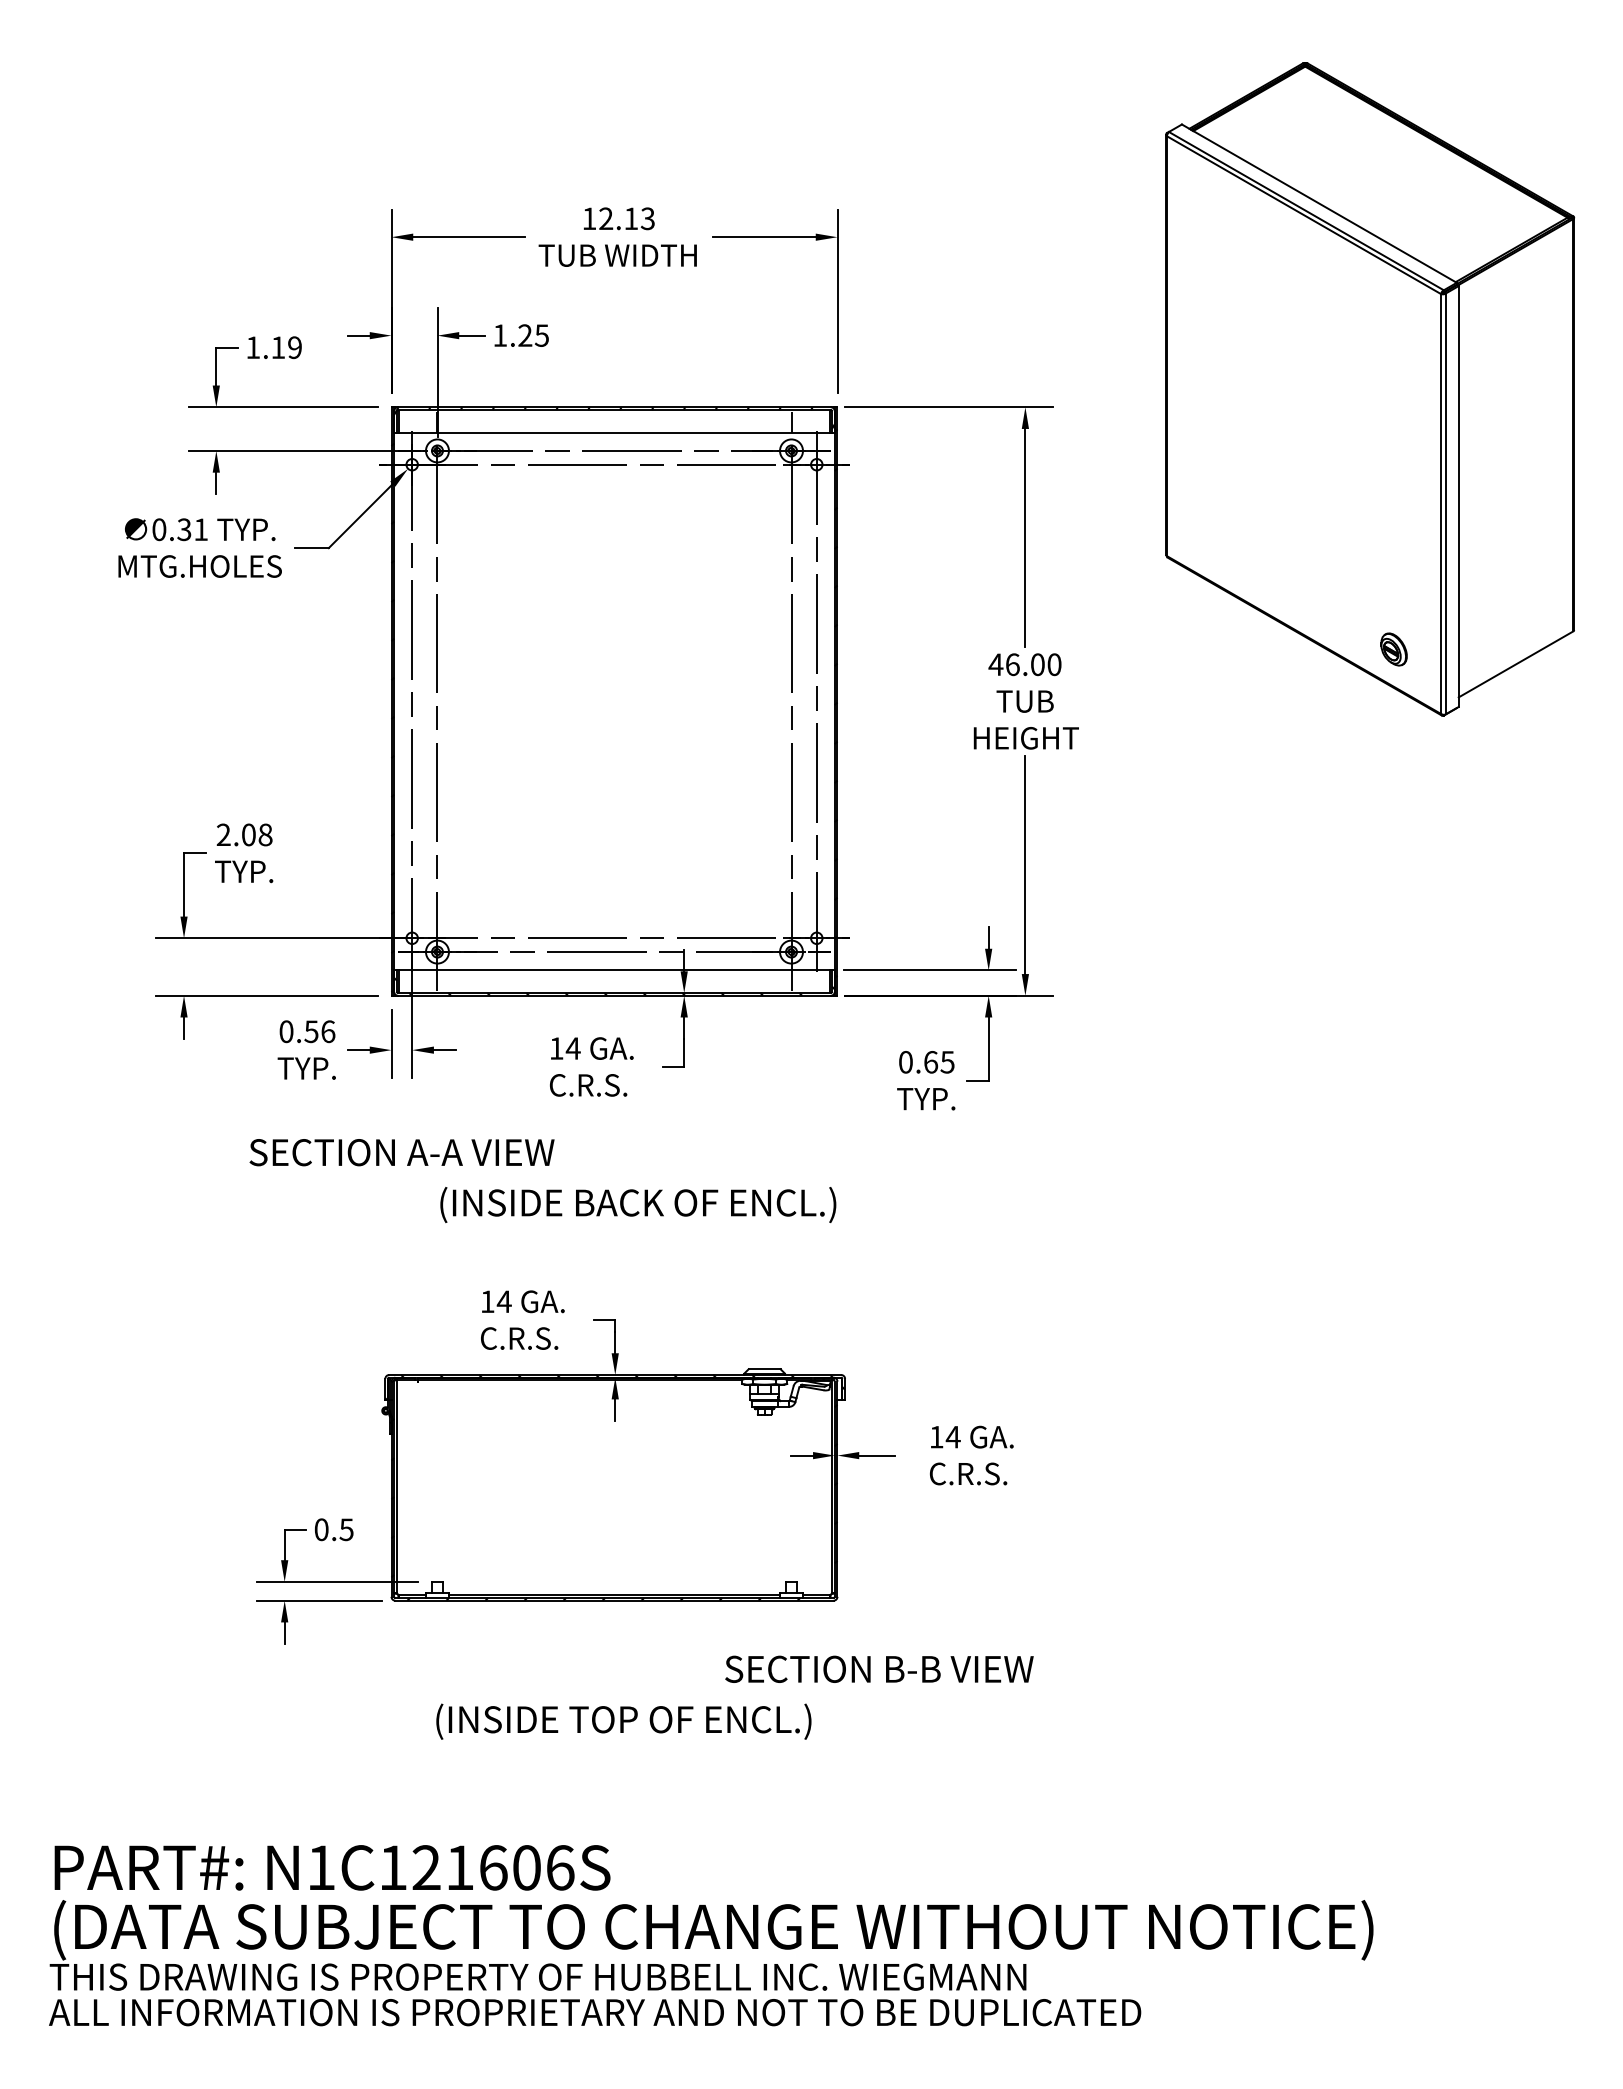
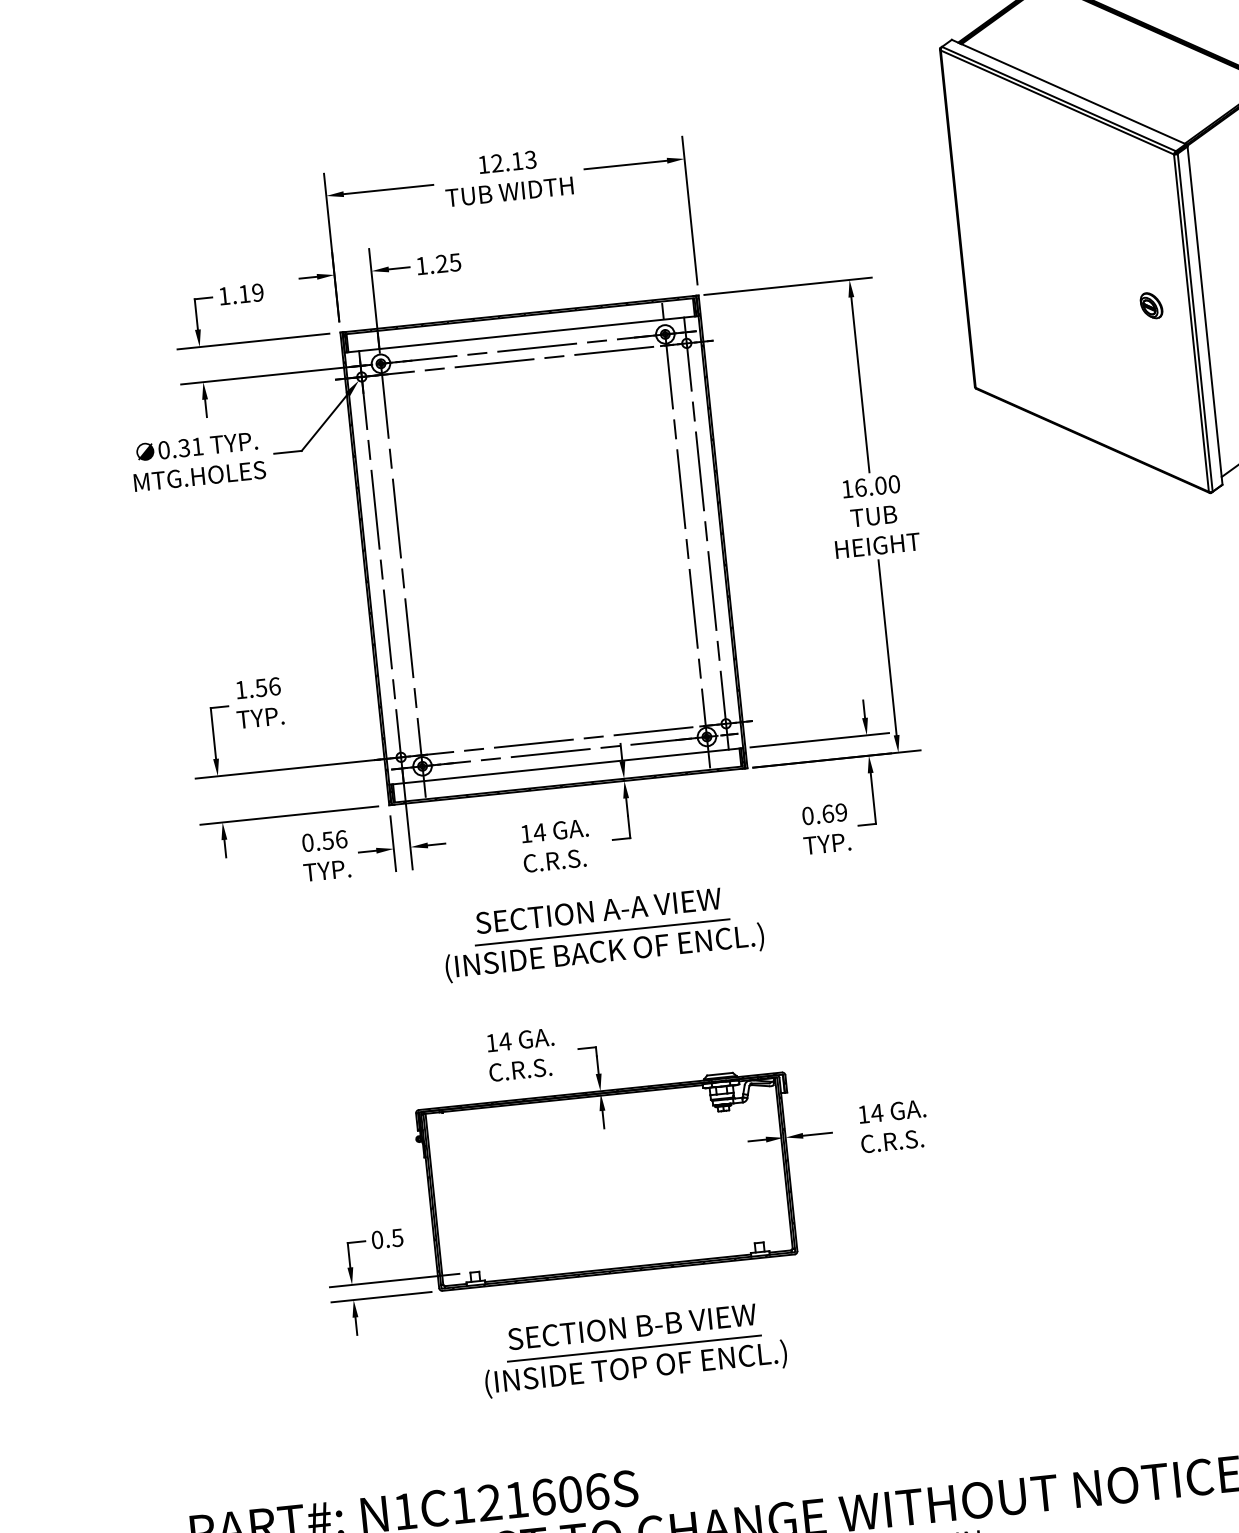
part: (1393, 649) -> (1151, 305), moved
text: (995, 664) -> (846, 489), 46.00 -> 16.00
text: (244, 834) -> (257, 687), 2.08 -> 1.56
text: (947, 1062) -> (841, 812), 0.65 -> 0.69
text: (401, 1152) -> (598, 910), moved
line: (638, 1179) -> (602, 932), added
text: (879, 1668) -> (632, 1326), moved
line: (623, 1696) -> (633, 1348), added

